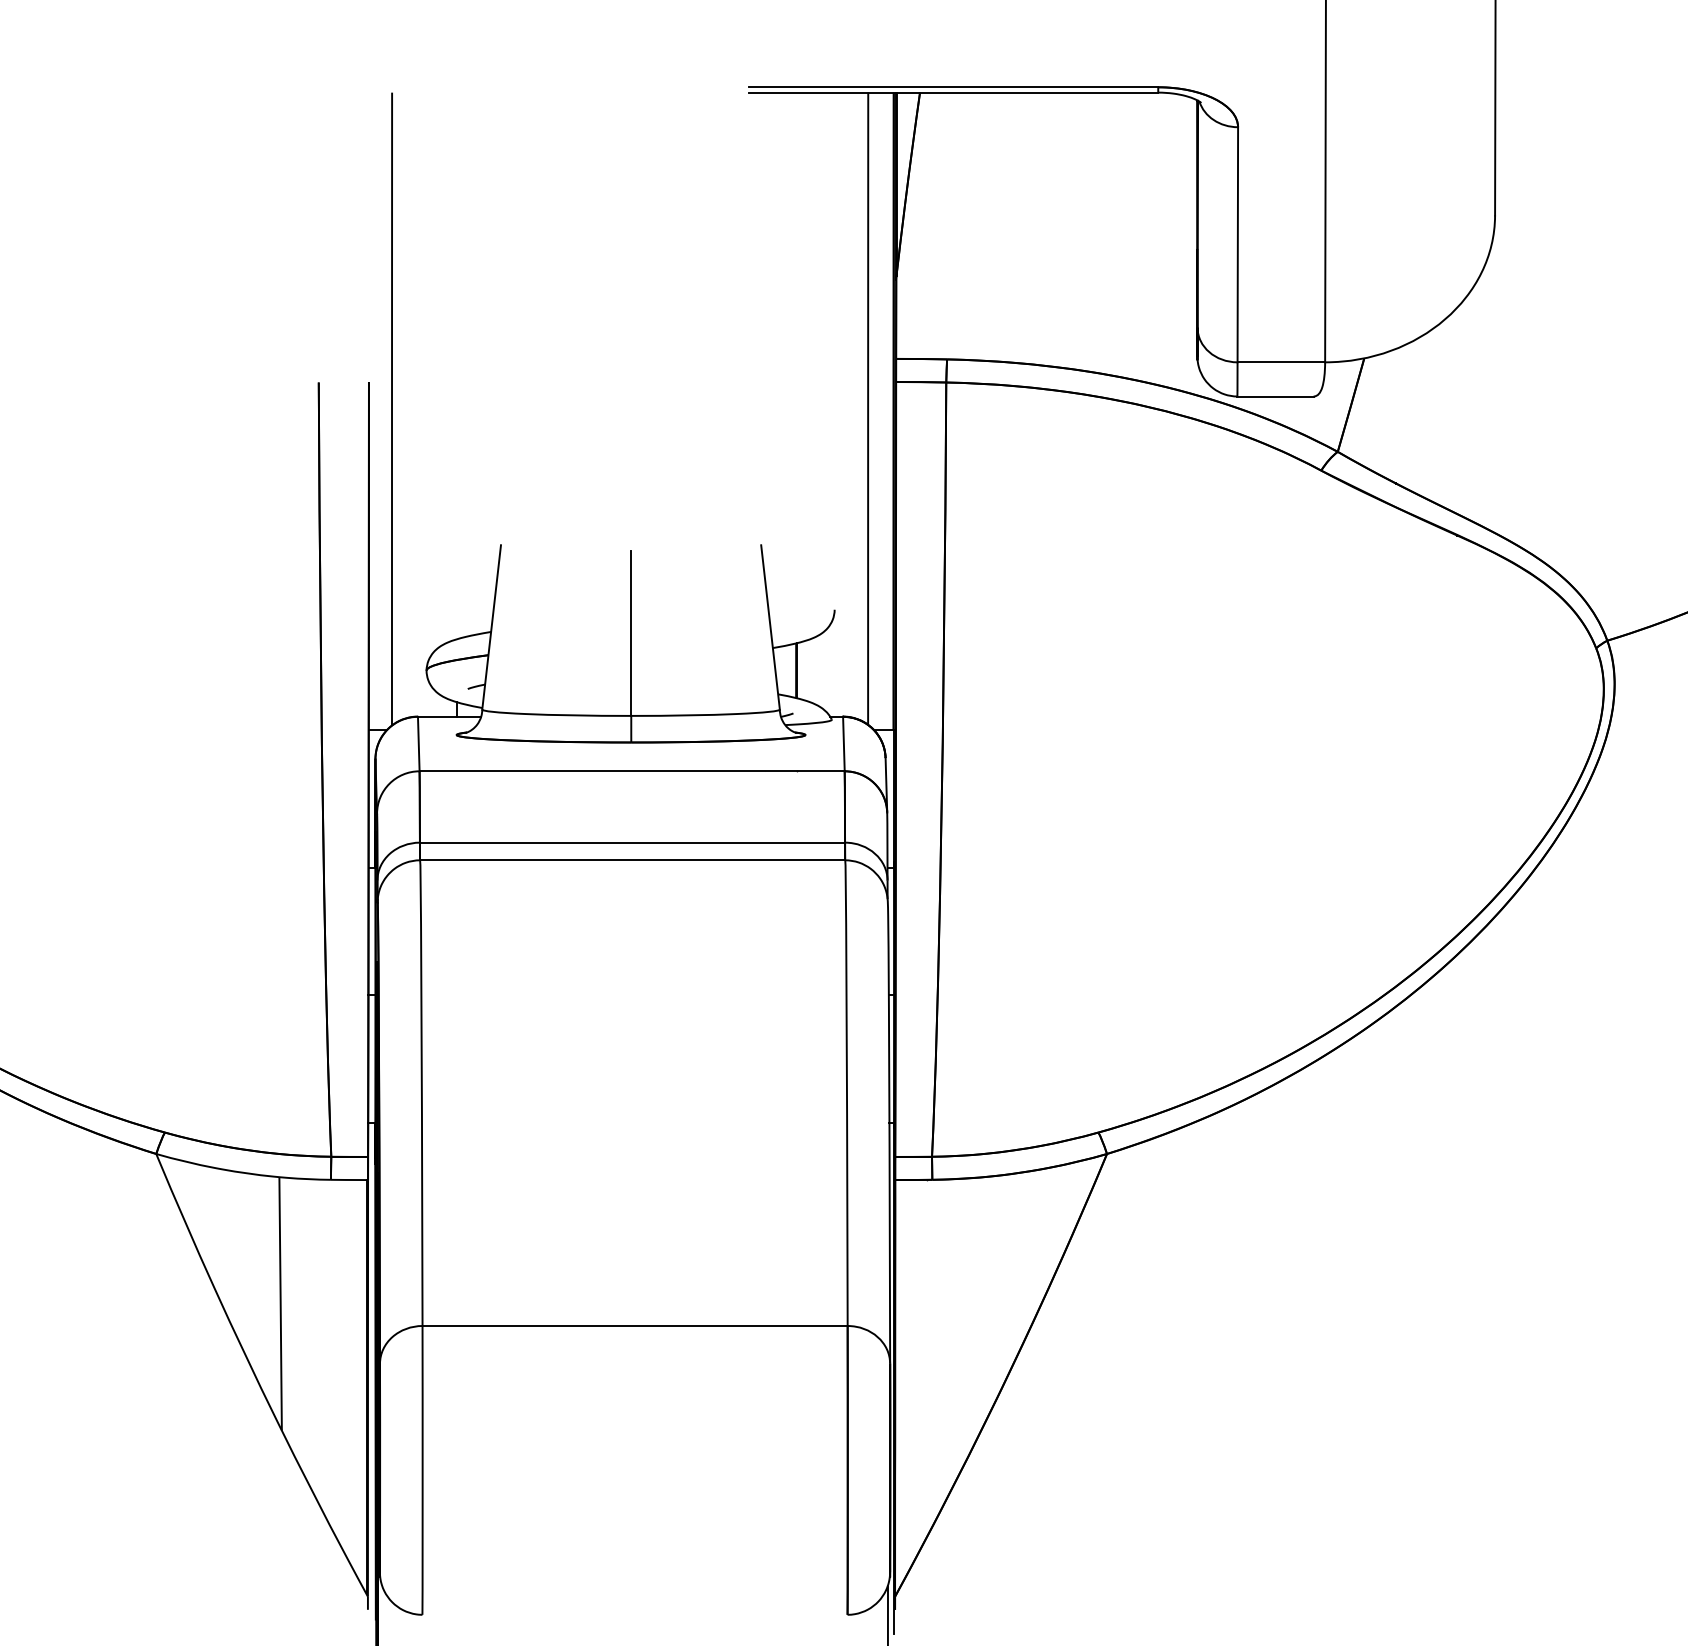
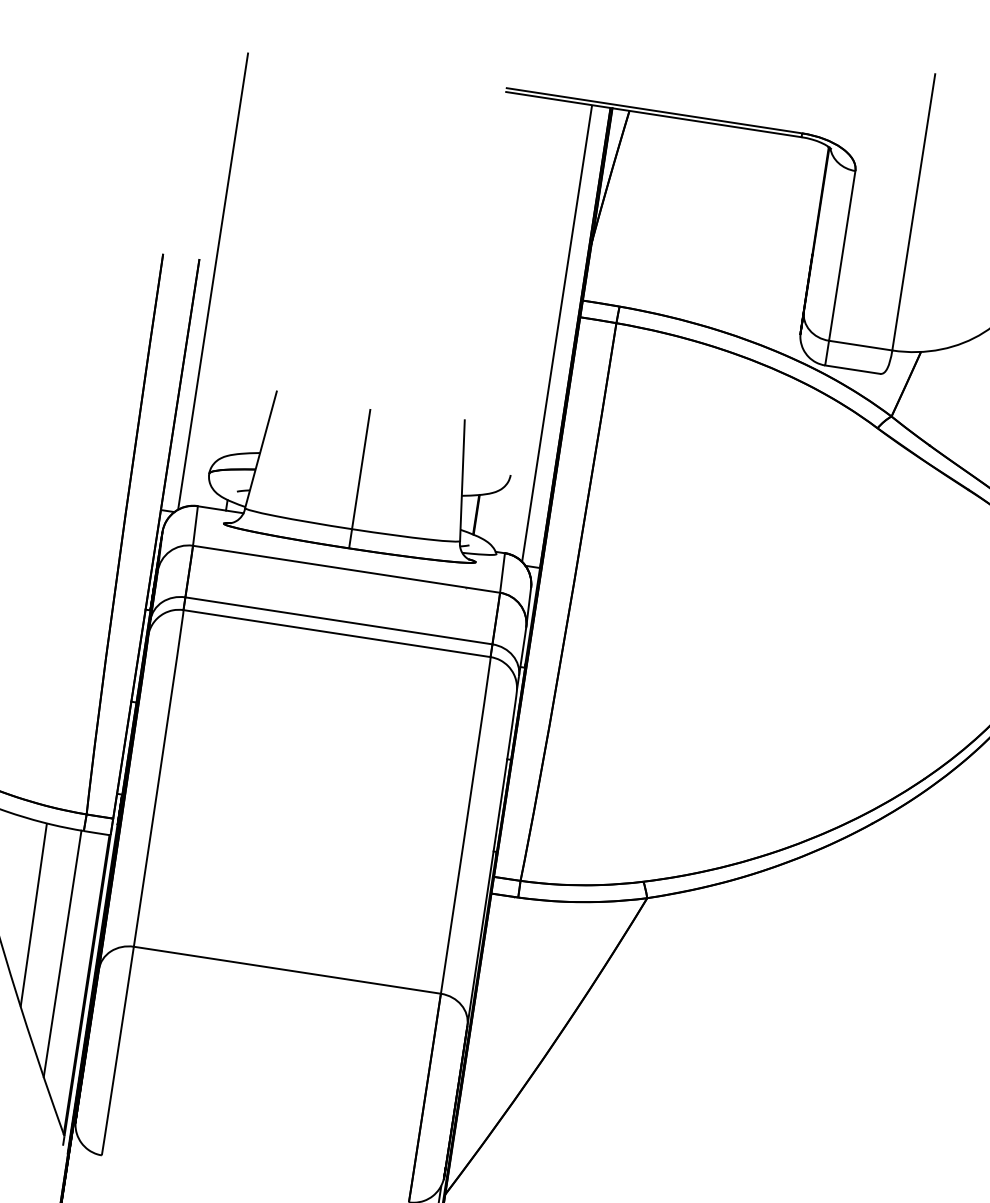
line: (327, 1349) -> (62, 953), added

